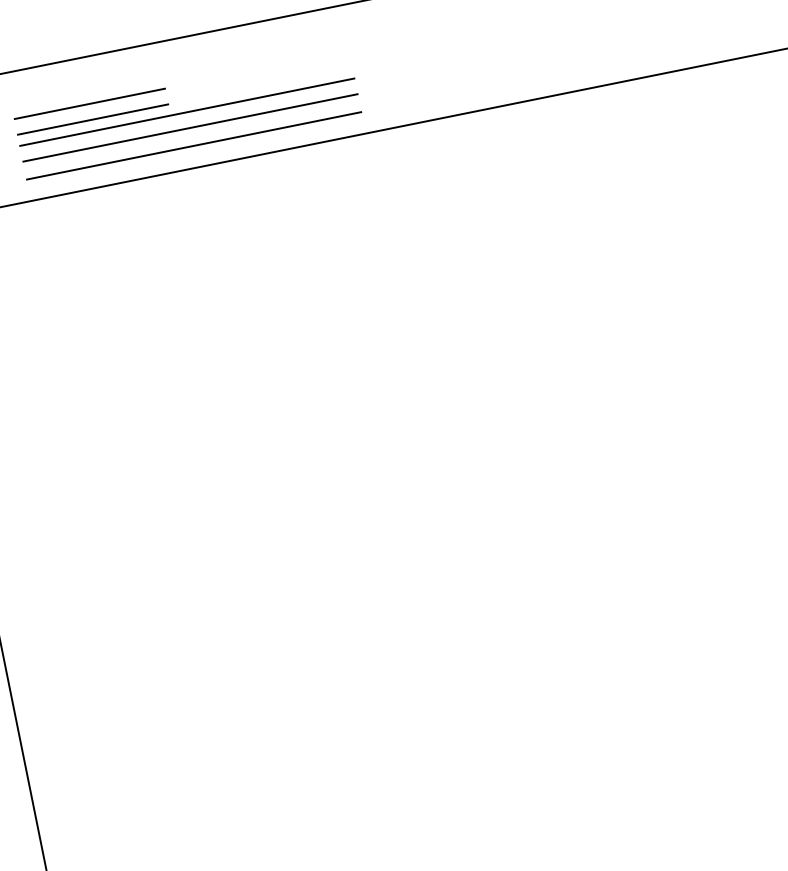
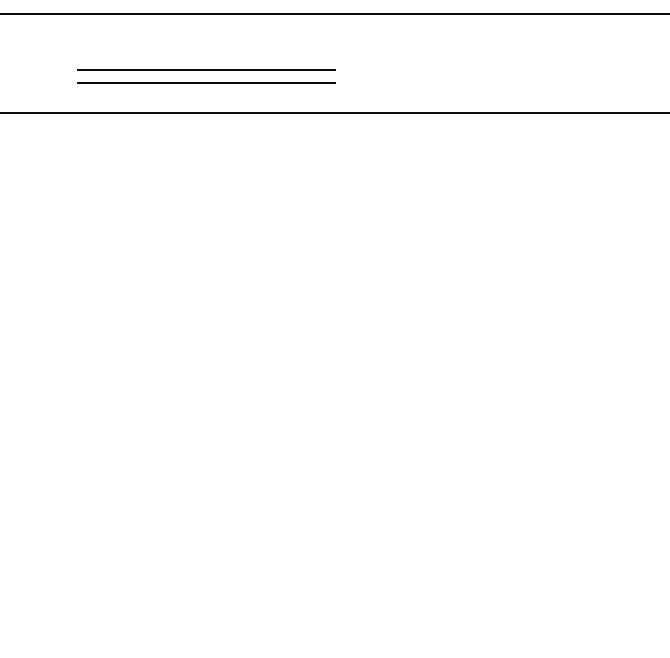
line: (89, 103) -> (135, 49), removed
line: (92, 119) -> (135, 61), removed
line: (194, 146) -> (206, 96), removed

